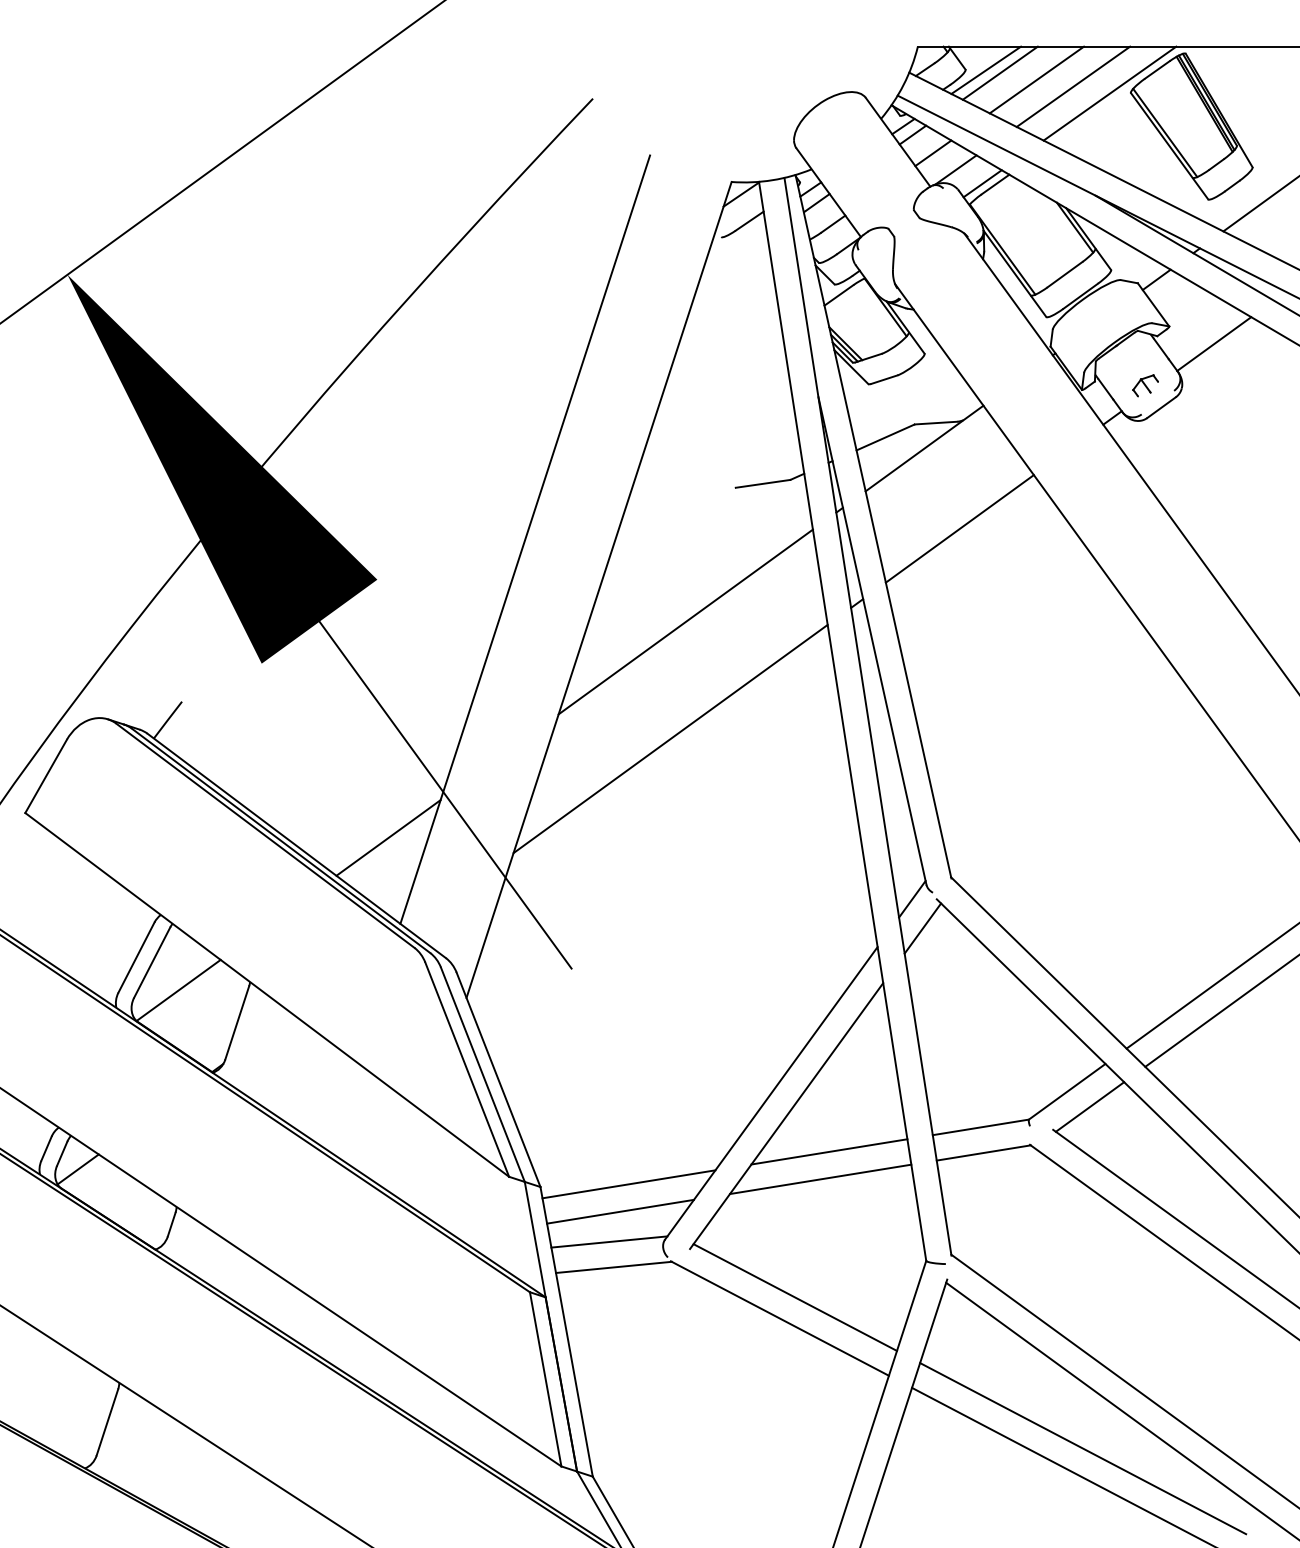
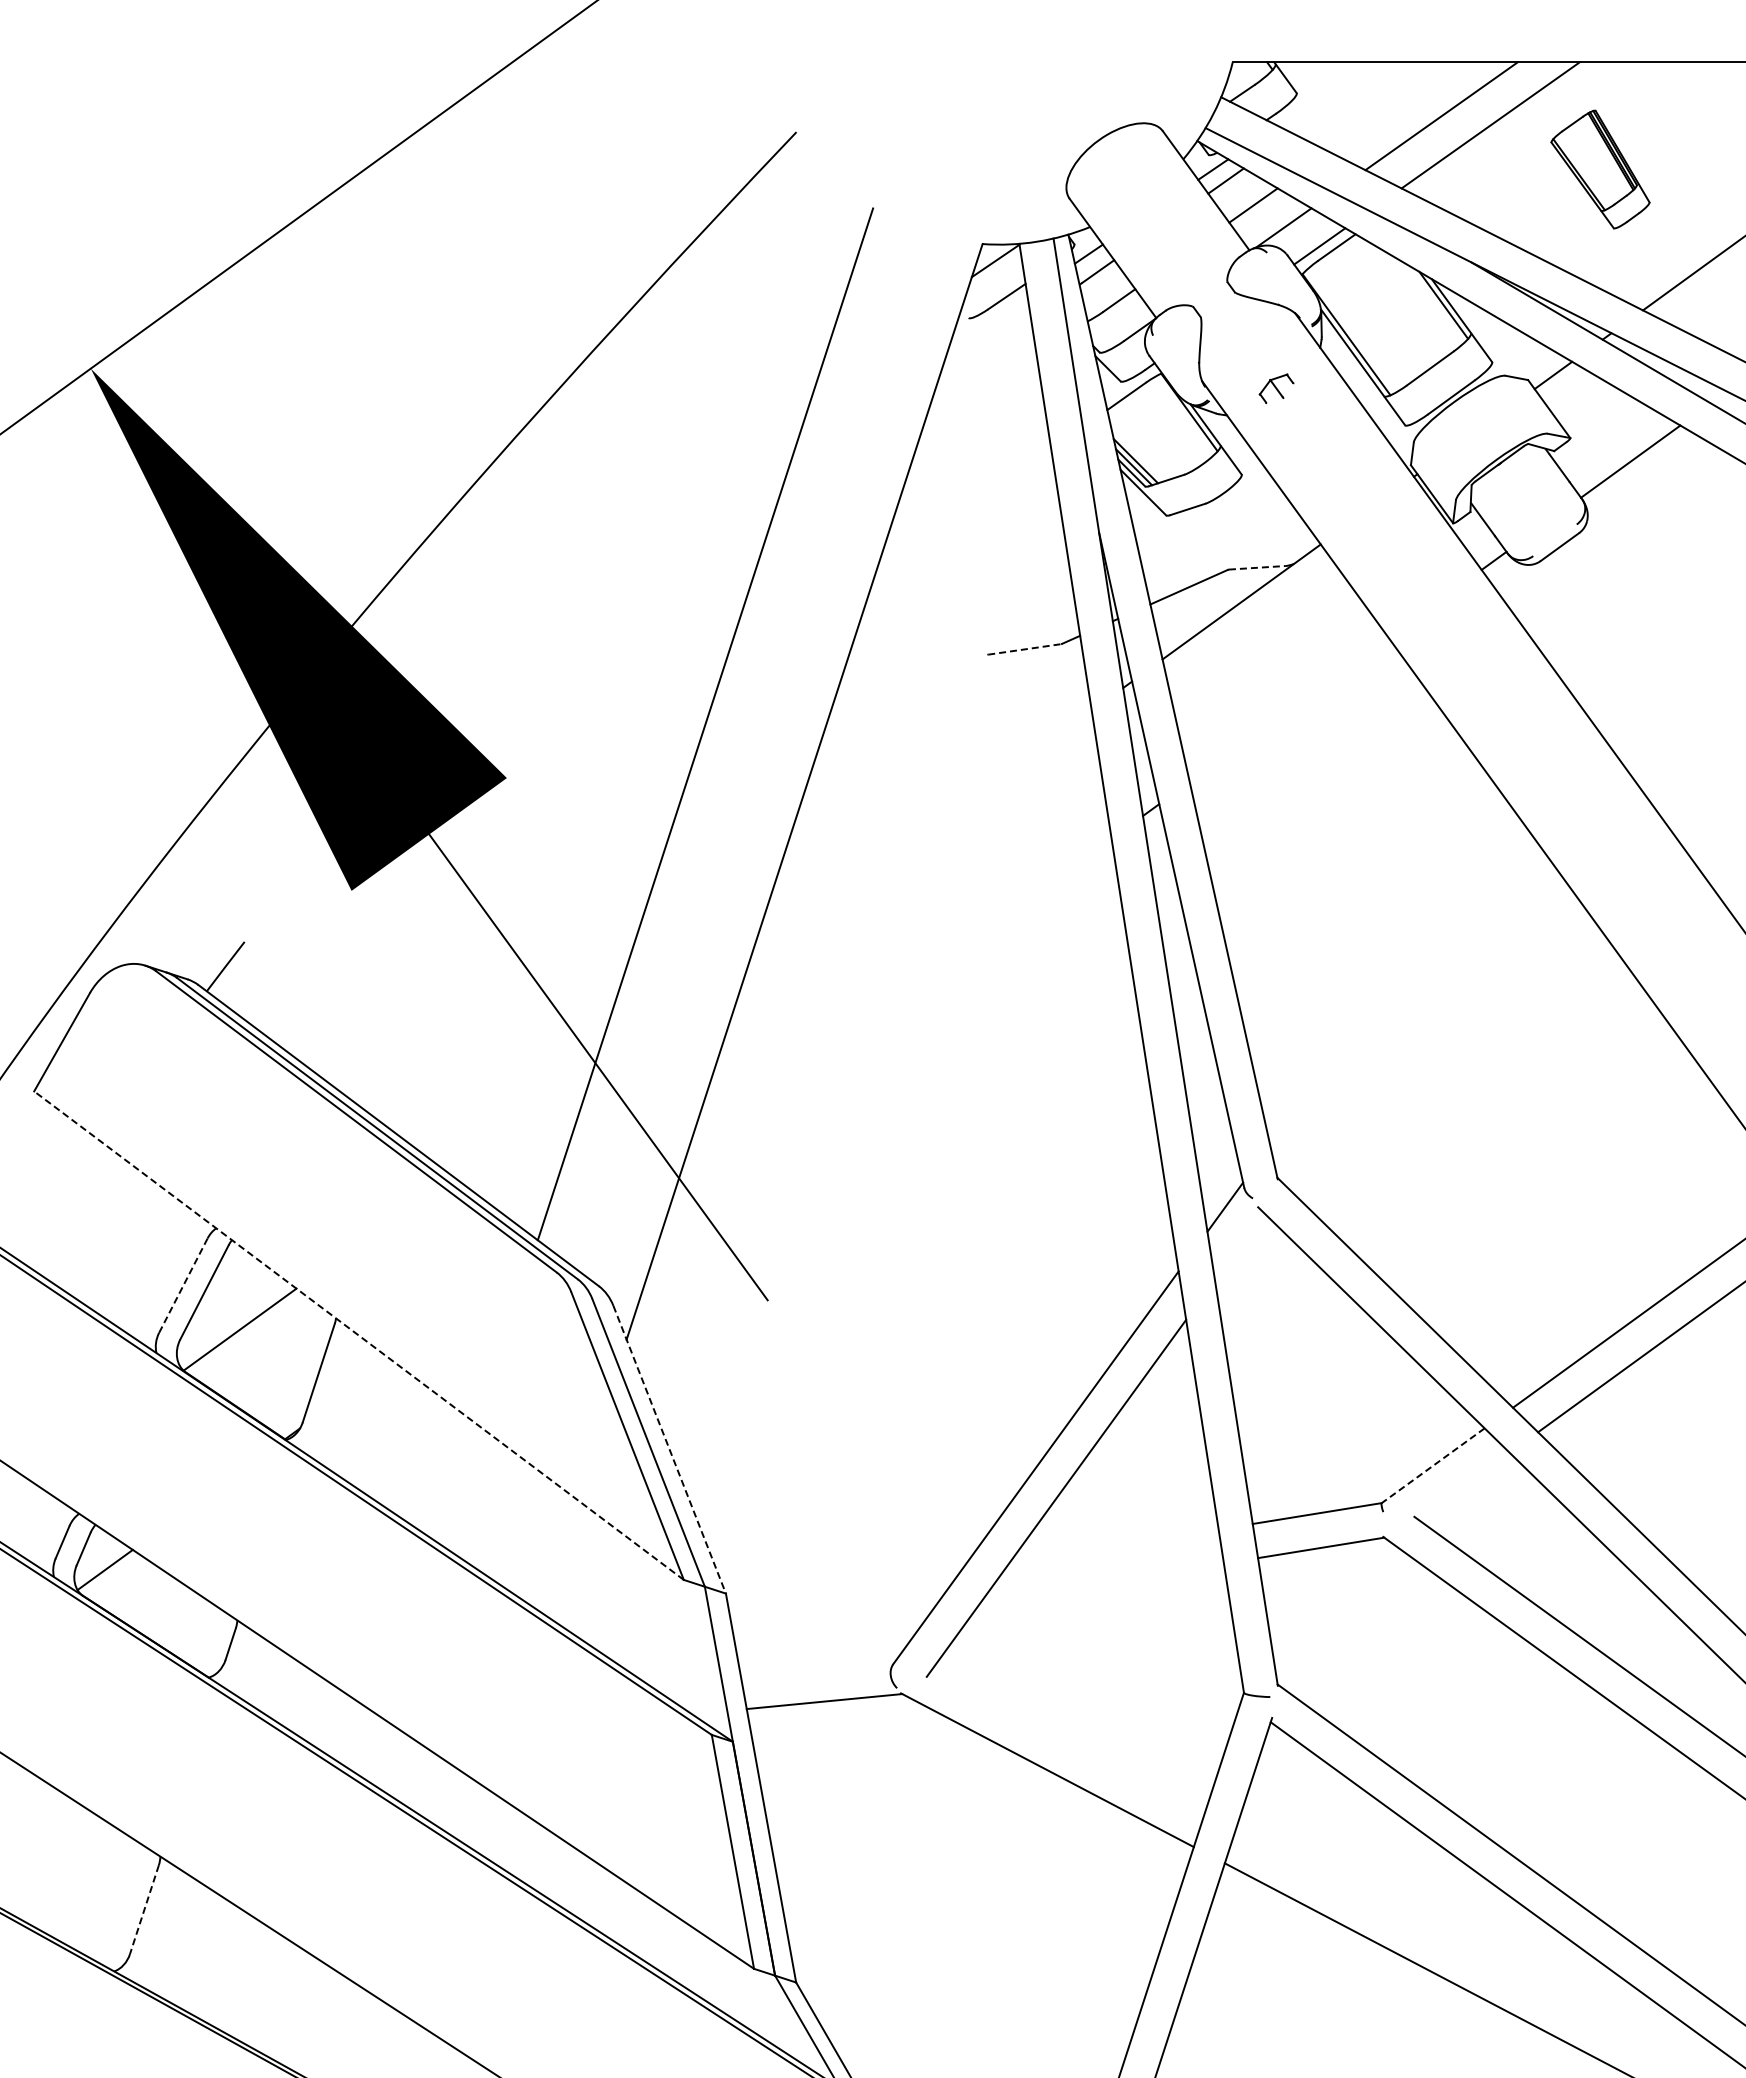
line: (986, 69) -> (1324, 93), removed
line: (1000, 72) -> (1343, 97), removed
line: (1036, 79) -> (1392, 106), removed
part: (1191, 126) -> (1600, 169), size x0.6
part: (1145, 385) -> (1276, 388), moved
line: (936, 422) -> (1257, 567), solid -> dashed
line: (762, 483) -> (1024, 649), solid -> dashed
line: (959, 528) -> (1288, 709), removed
line: (685, 621) -> (920, 834), removed
line: (670, 738) -> (900, 991), removed
line: (388, 837) -> (521, 1124), removed
line: (922, 928) -> (1238, 1246), removed
line: (136, 957) -> (183, 1285), solid -> dashed
line: (266, 994) -> (358, 1335), solid -> dashed
line: (498, 1080) -> (669, 1450), solid -> dashed
line: (1067, 1091) -> (1433, 1465), solid -> dashed
line: (1089, 1106) -> (1463, 1485), removed
line: (829, 1151) -> (1113, 1546), removed
line: (820, 1179) -> (1101, 1583), removed
line: (628, 1183) -> (844, 1589), removed
line: (620, 1211) -> (833, 1626), removed
line: (609, 1241) -> (818, 1666), removed
line: (794, 1297) -> (1067, 1741), removed
line: (107, 1422) -> (144, 1909), solid -> dashed
line: (1083, 1448) -> (1454, 1944), removed

